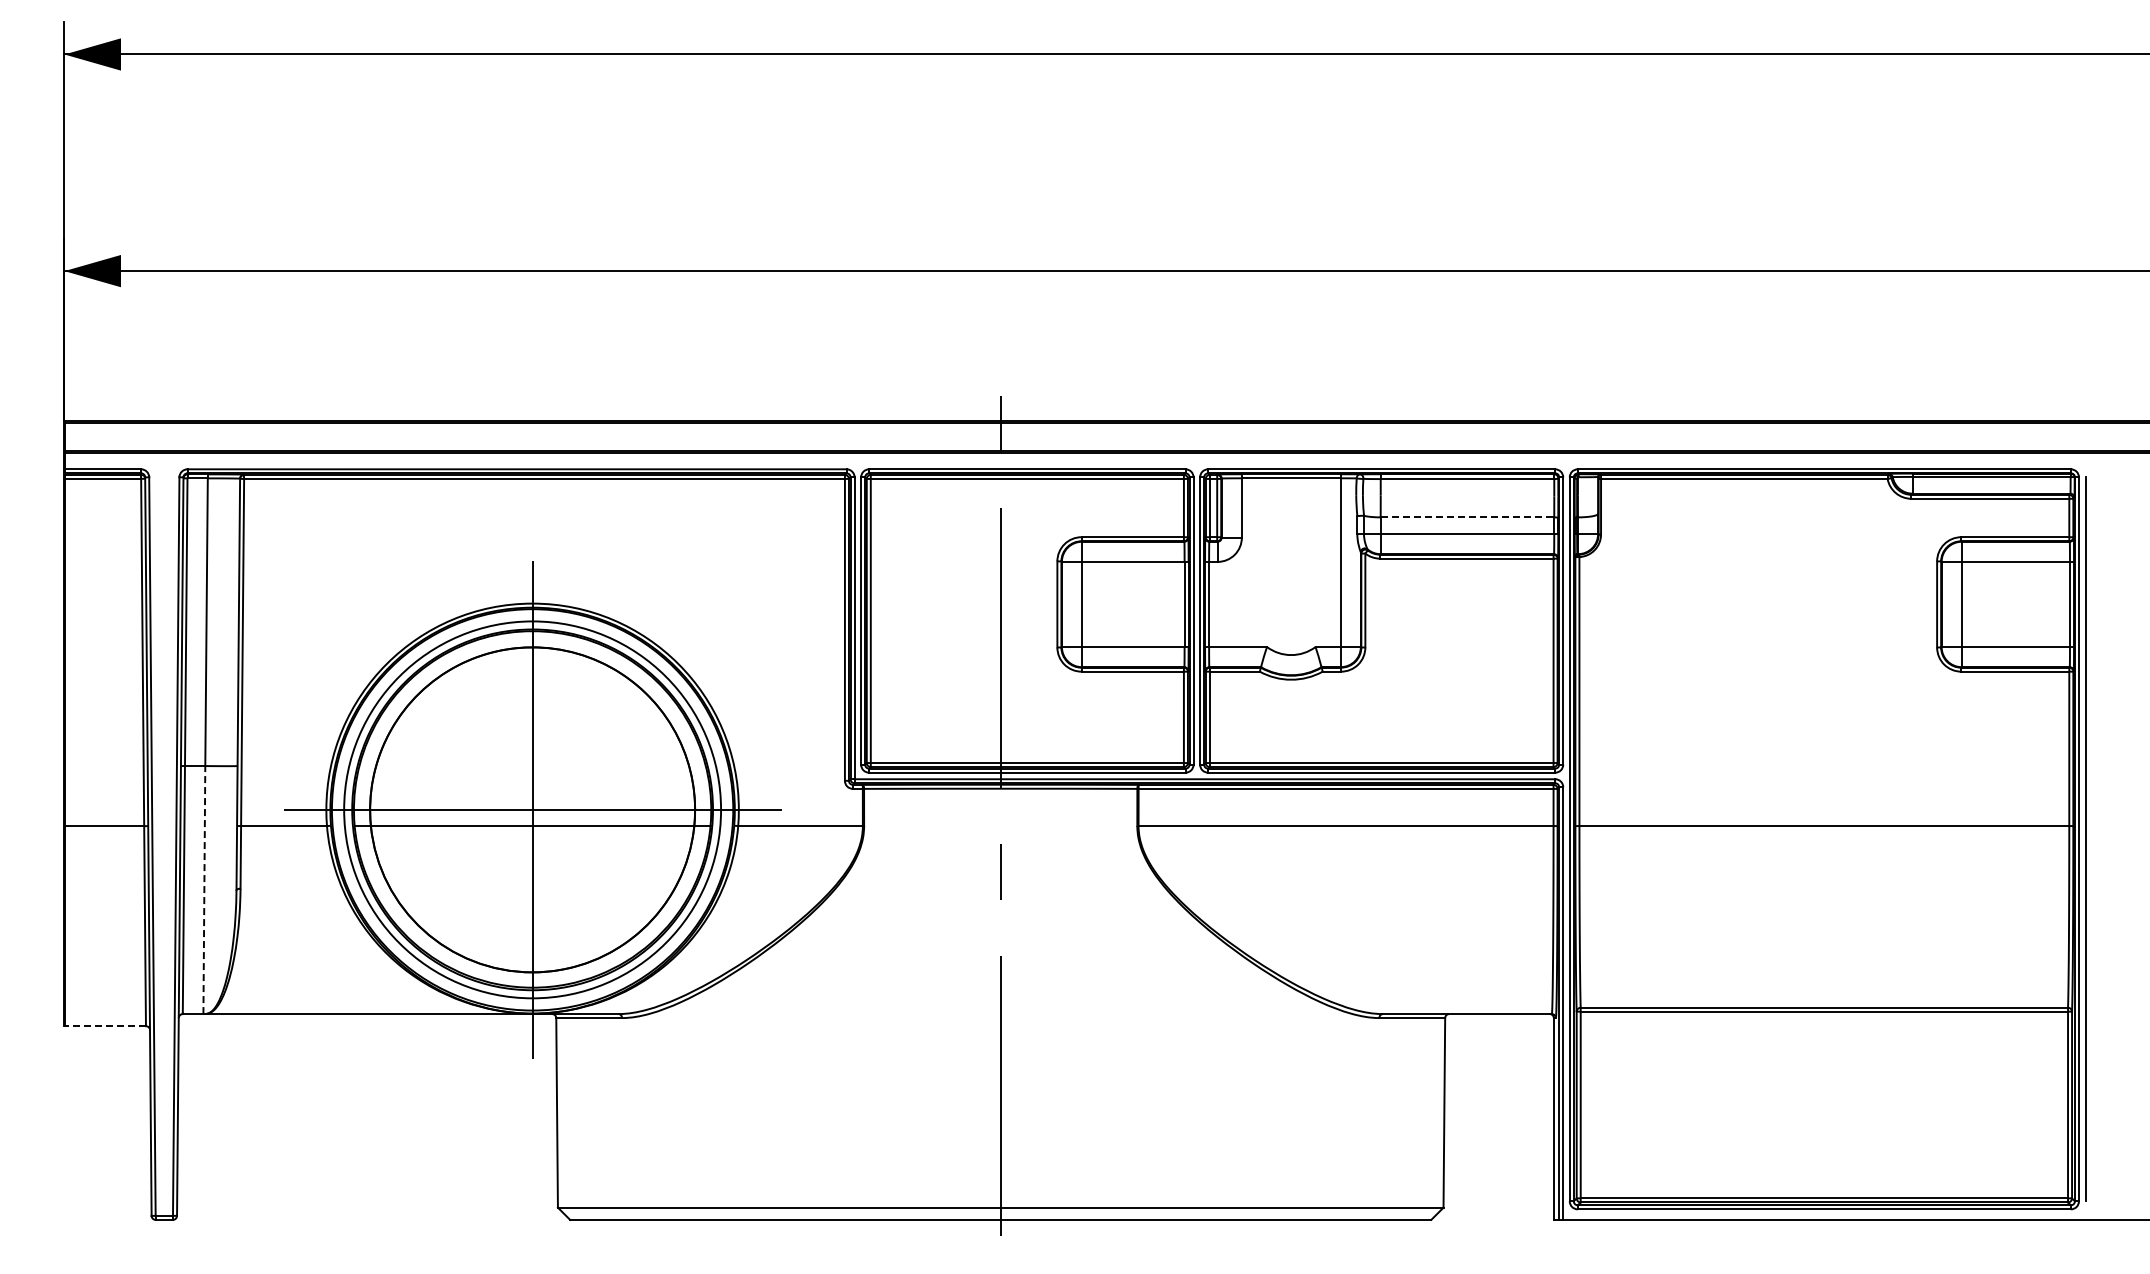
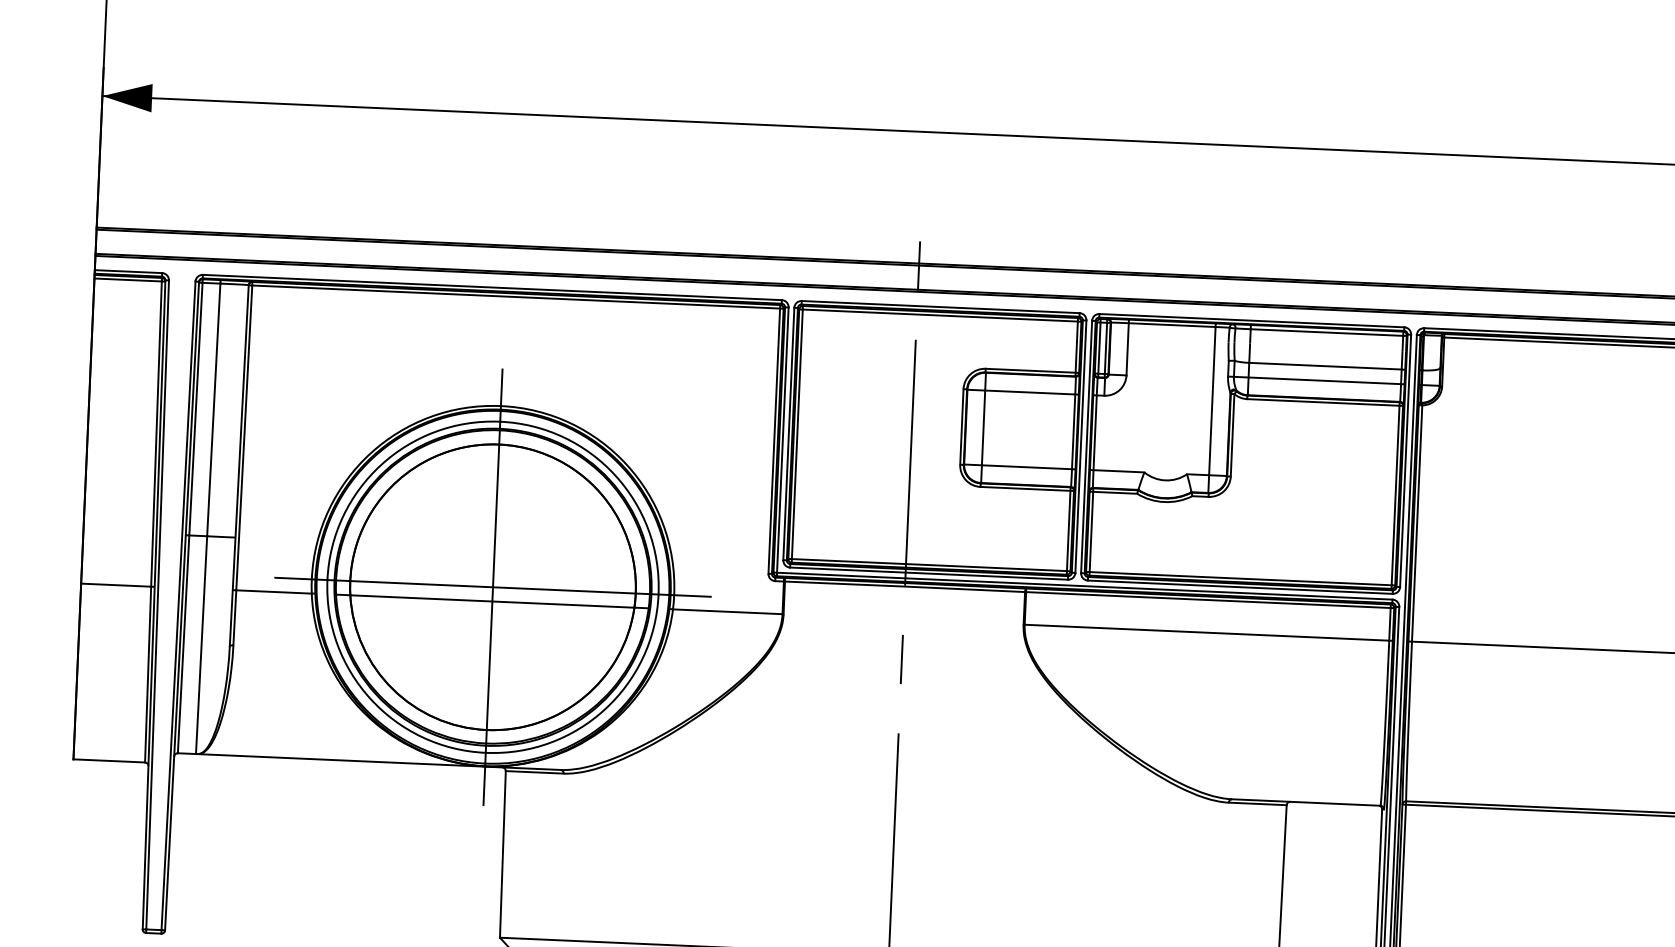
line: (1467, 517) -> (1325, 366), dashed -> solid
line: (204, 889) -> (201, 644), dashed -> solid
line: (105, 1026) -> (109, 761), dashed -> solid

